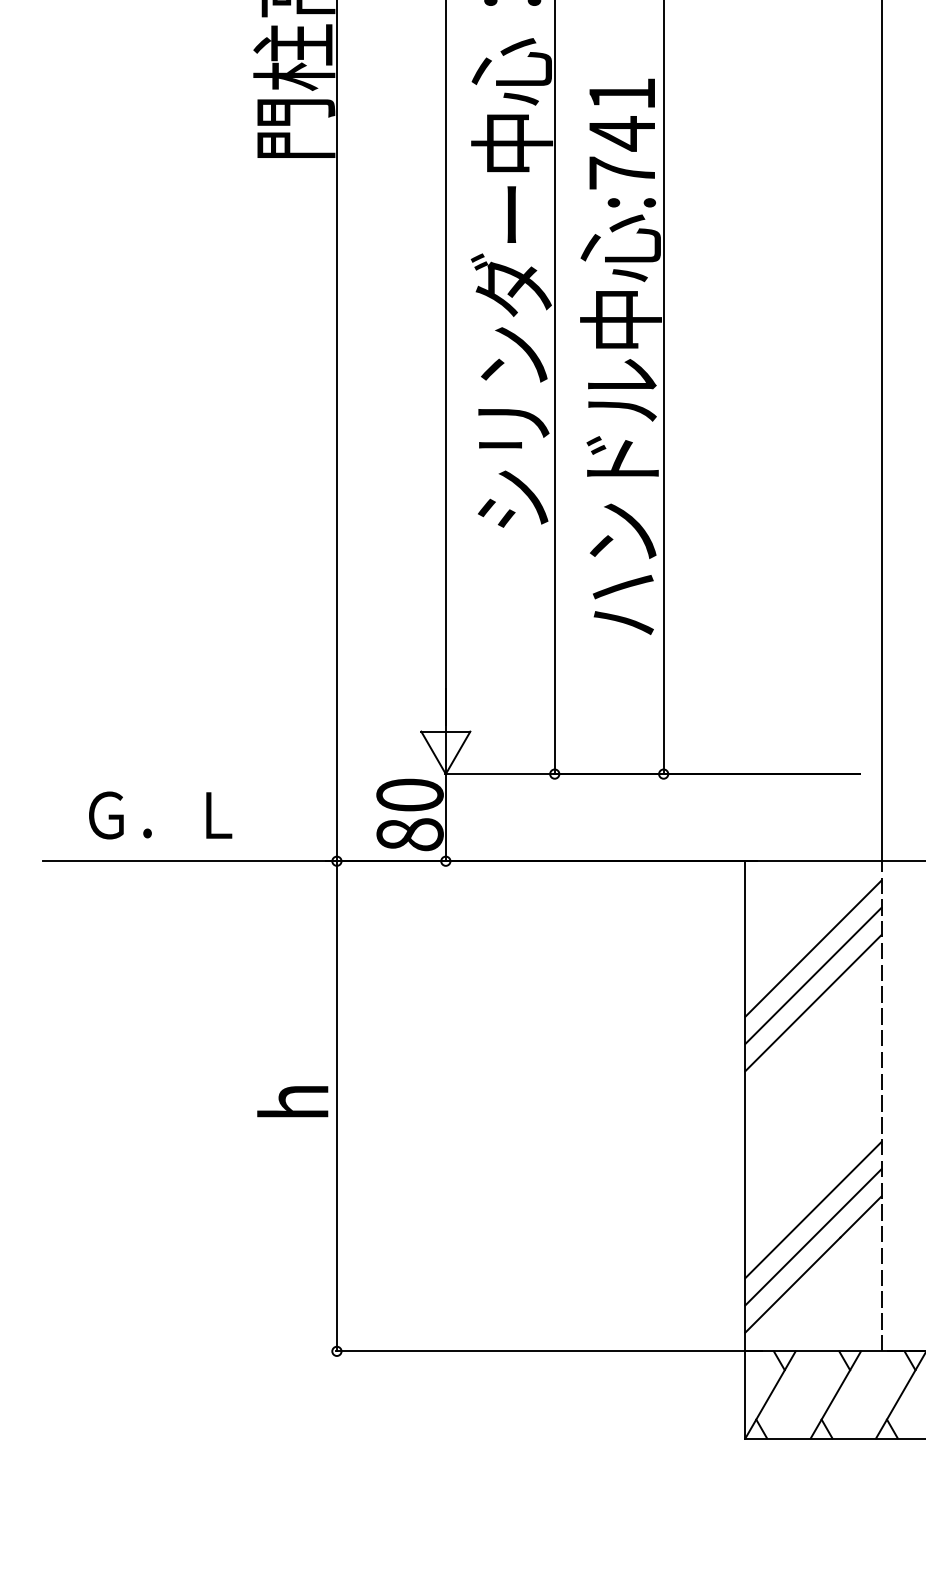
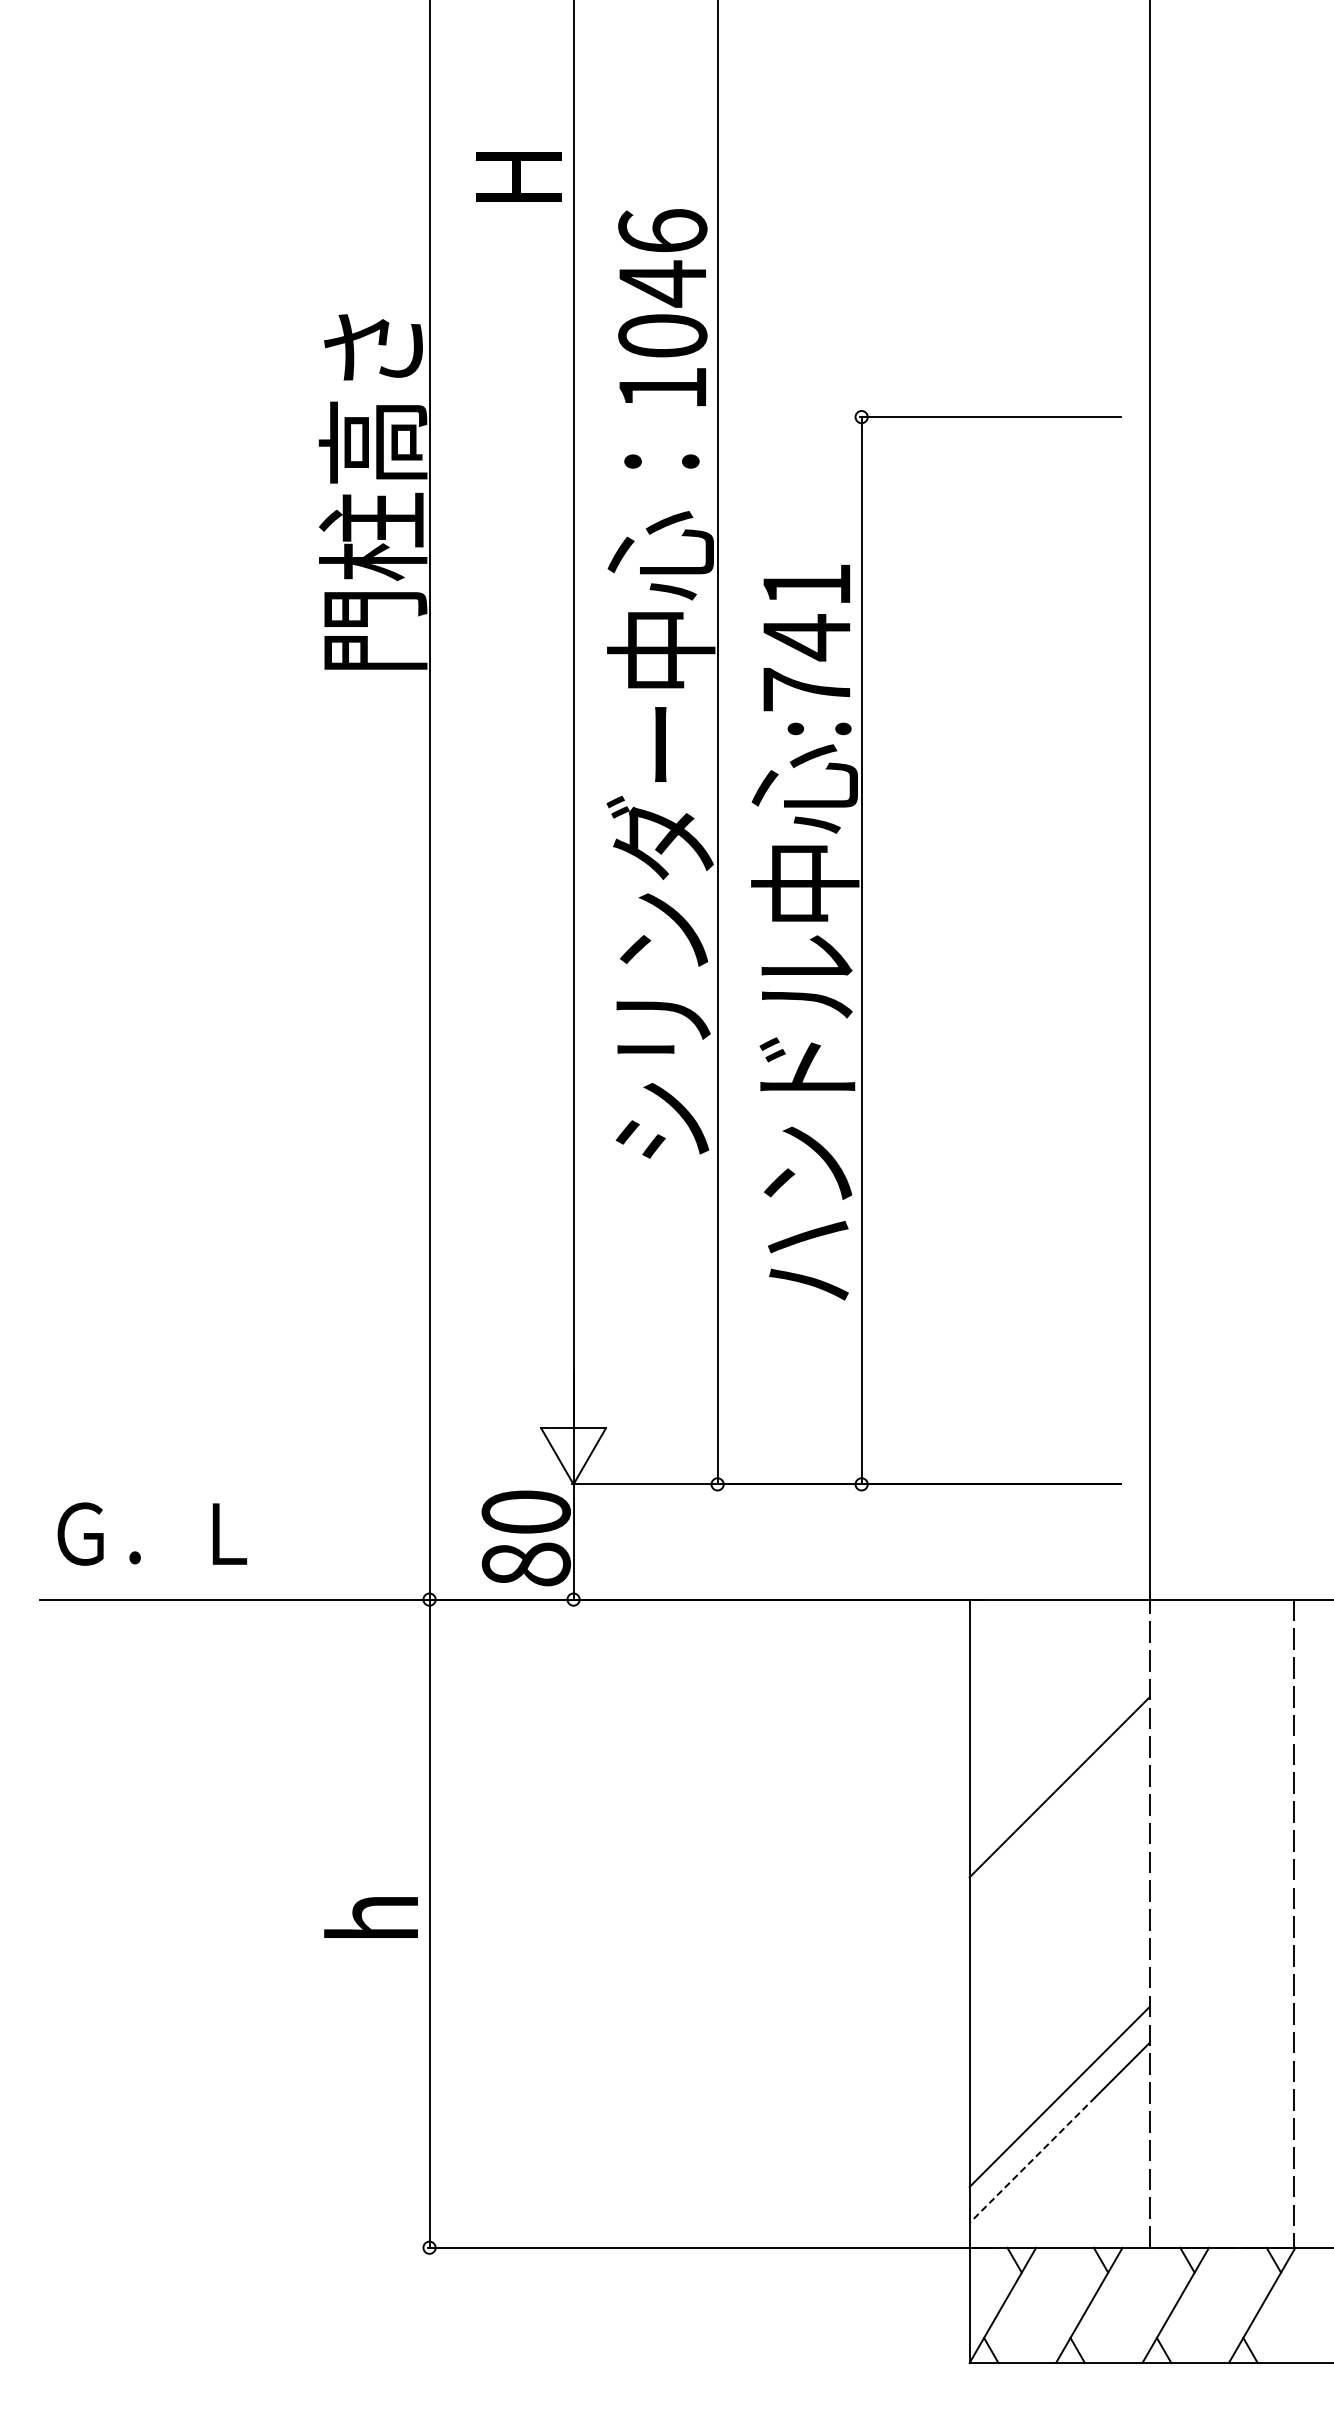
text: (160, 815) -> (152, 1533), moved
line: (813, 948) -> (1059, 1715), removed
line: (813, 976) -> (1059, 1751), removed
line: (813, 1209) -> (1059, 2060), removed
line: (792, 1285) -> (1032, 2160), solid -> dashed

